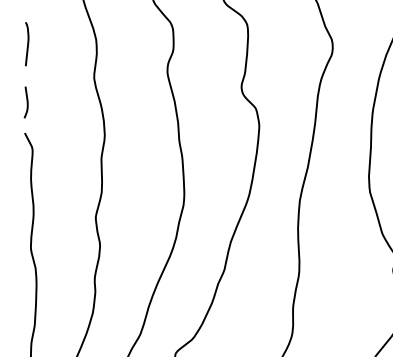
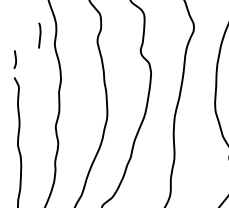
curve: (26, 43) -> (39, 35), moved

